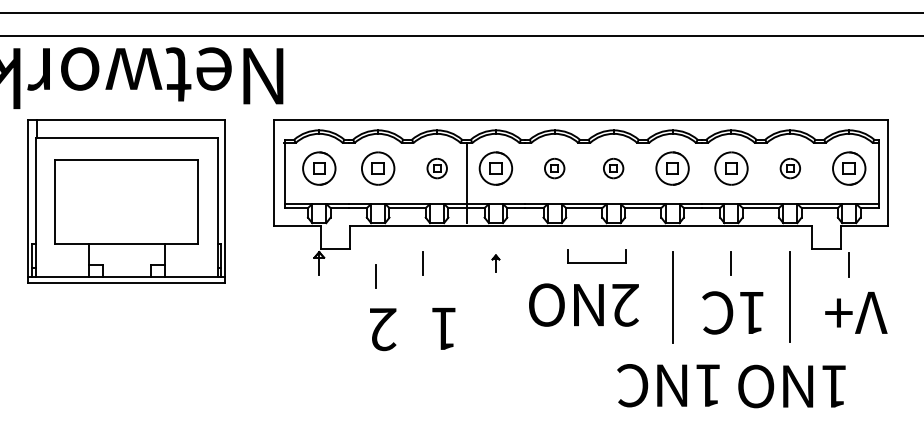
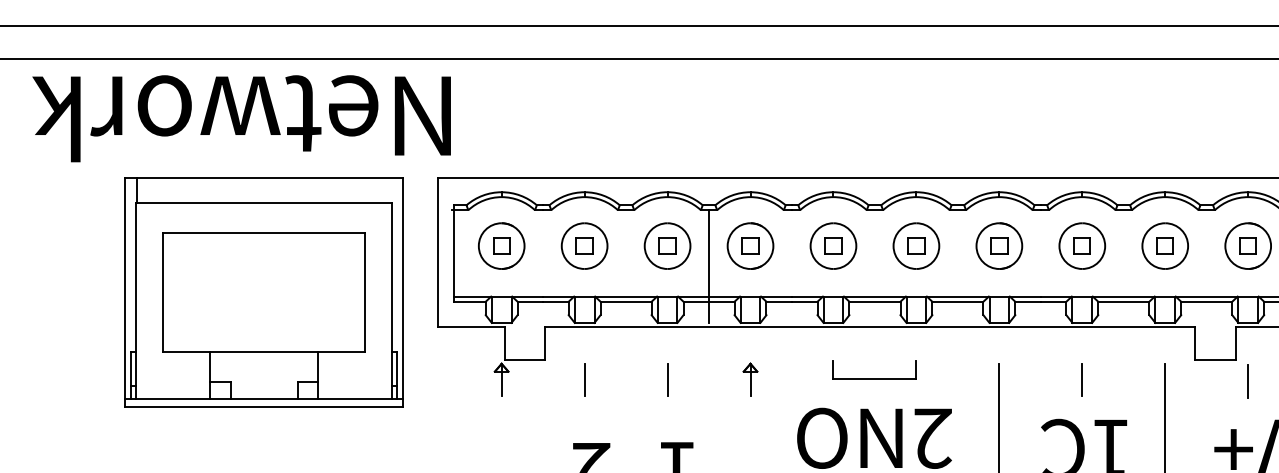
part: (437, 168) -> (668, 245), size x1.67
part: (554, 168) -> (833, 245), size x1.67
part: (613, 168) -> (916, 245), size x1.67
part: (790, 168) -> (1165, 245), size x1.67
part: (126, 201) -> (263, 292), moved
part: (596, 256) -> (873, 369), moved
line: (422, 263) -> (666, 379), moved
part: (495, 263) -> (749, 379), size x1.43
line: (375, 276) -> (583, 379), moved

